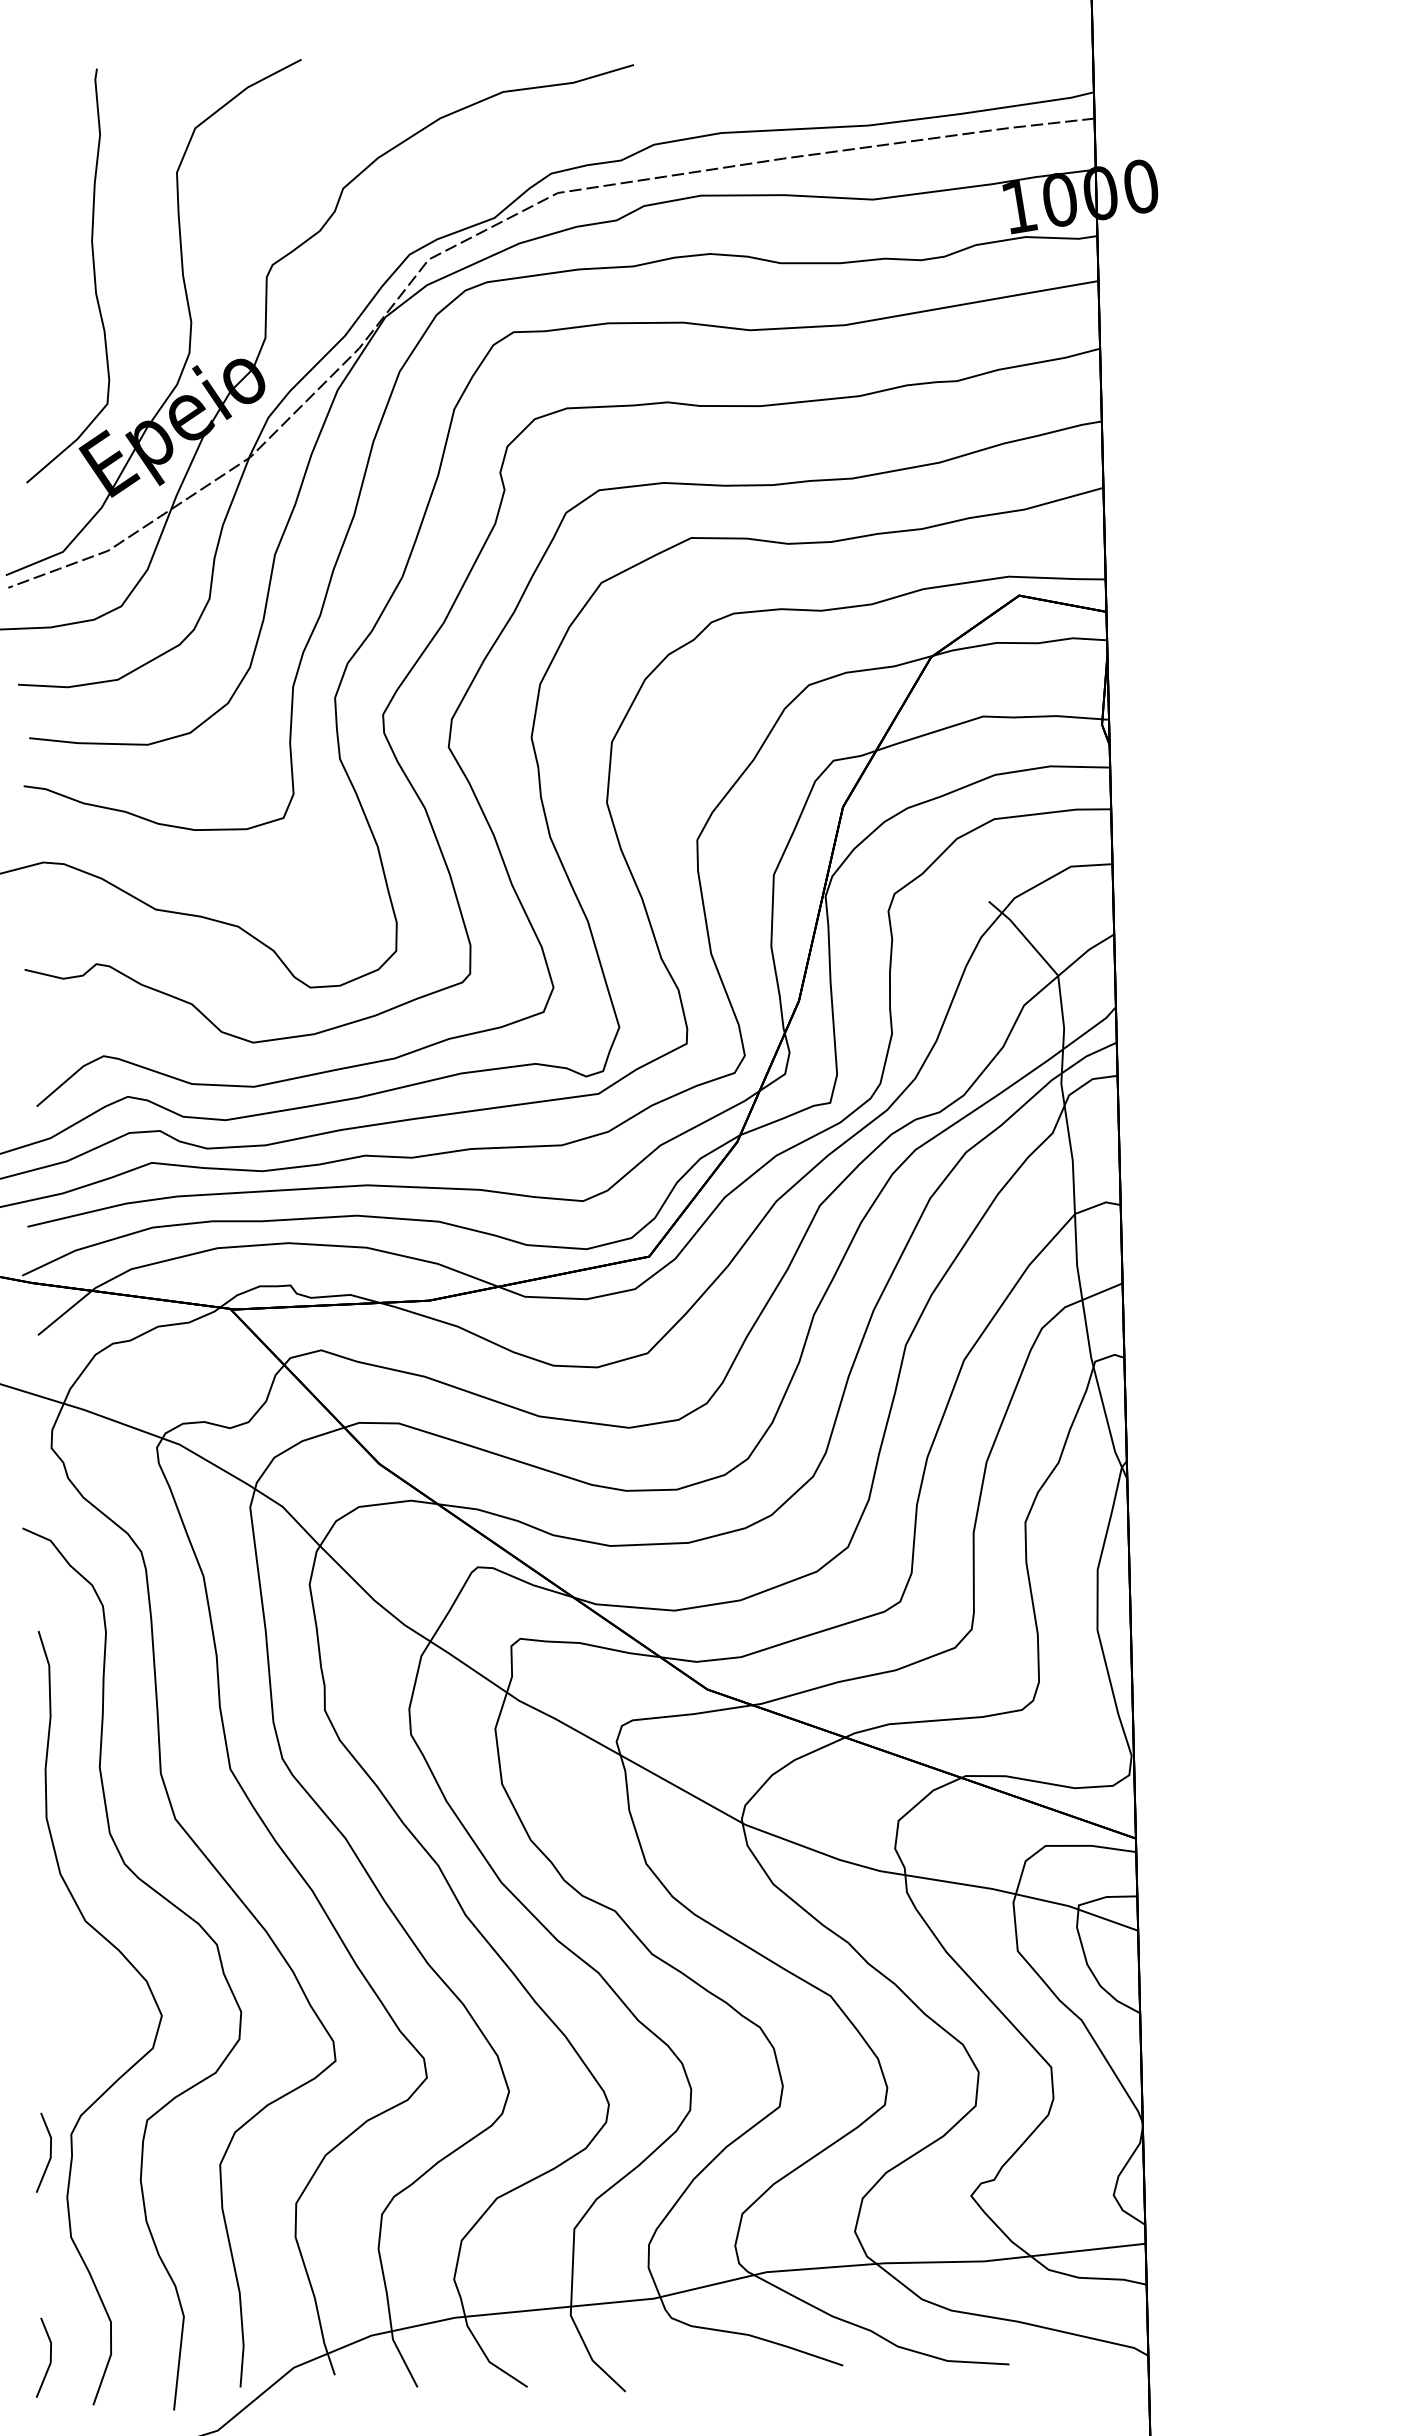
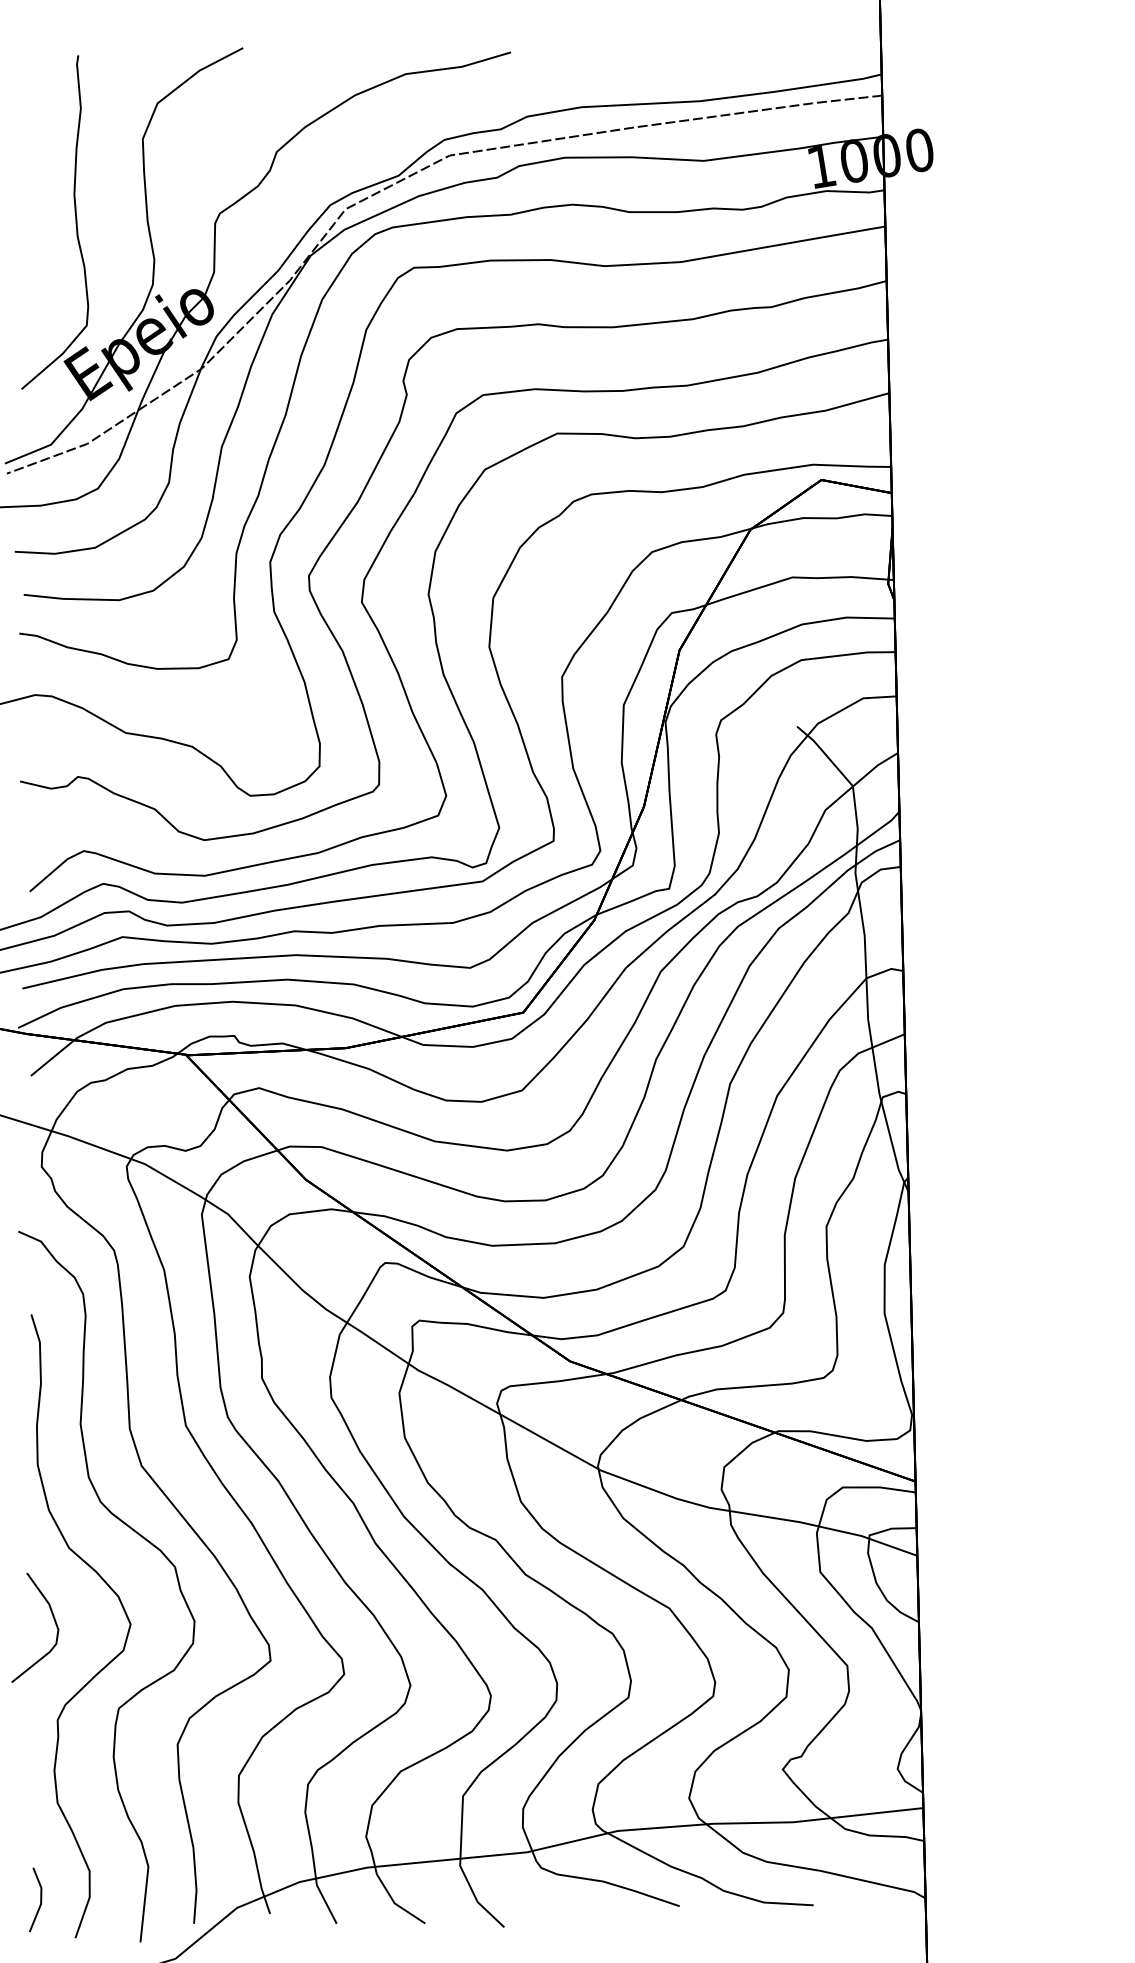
curve: (67, 2012) -> (54, 1621), added
line: (49, 2153) -> (40, 1735), removed

